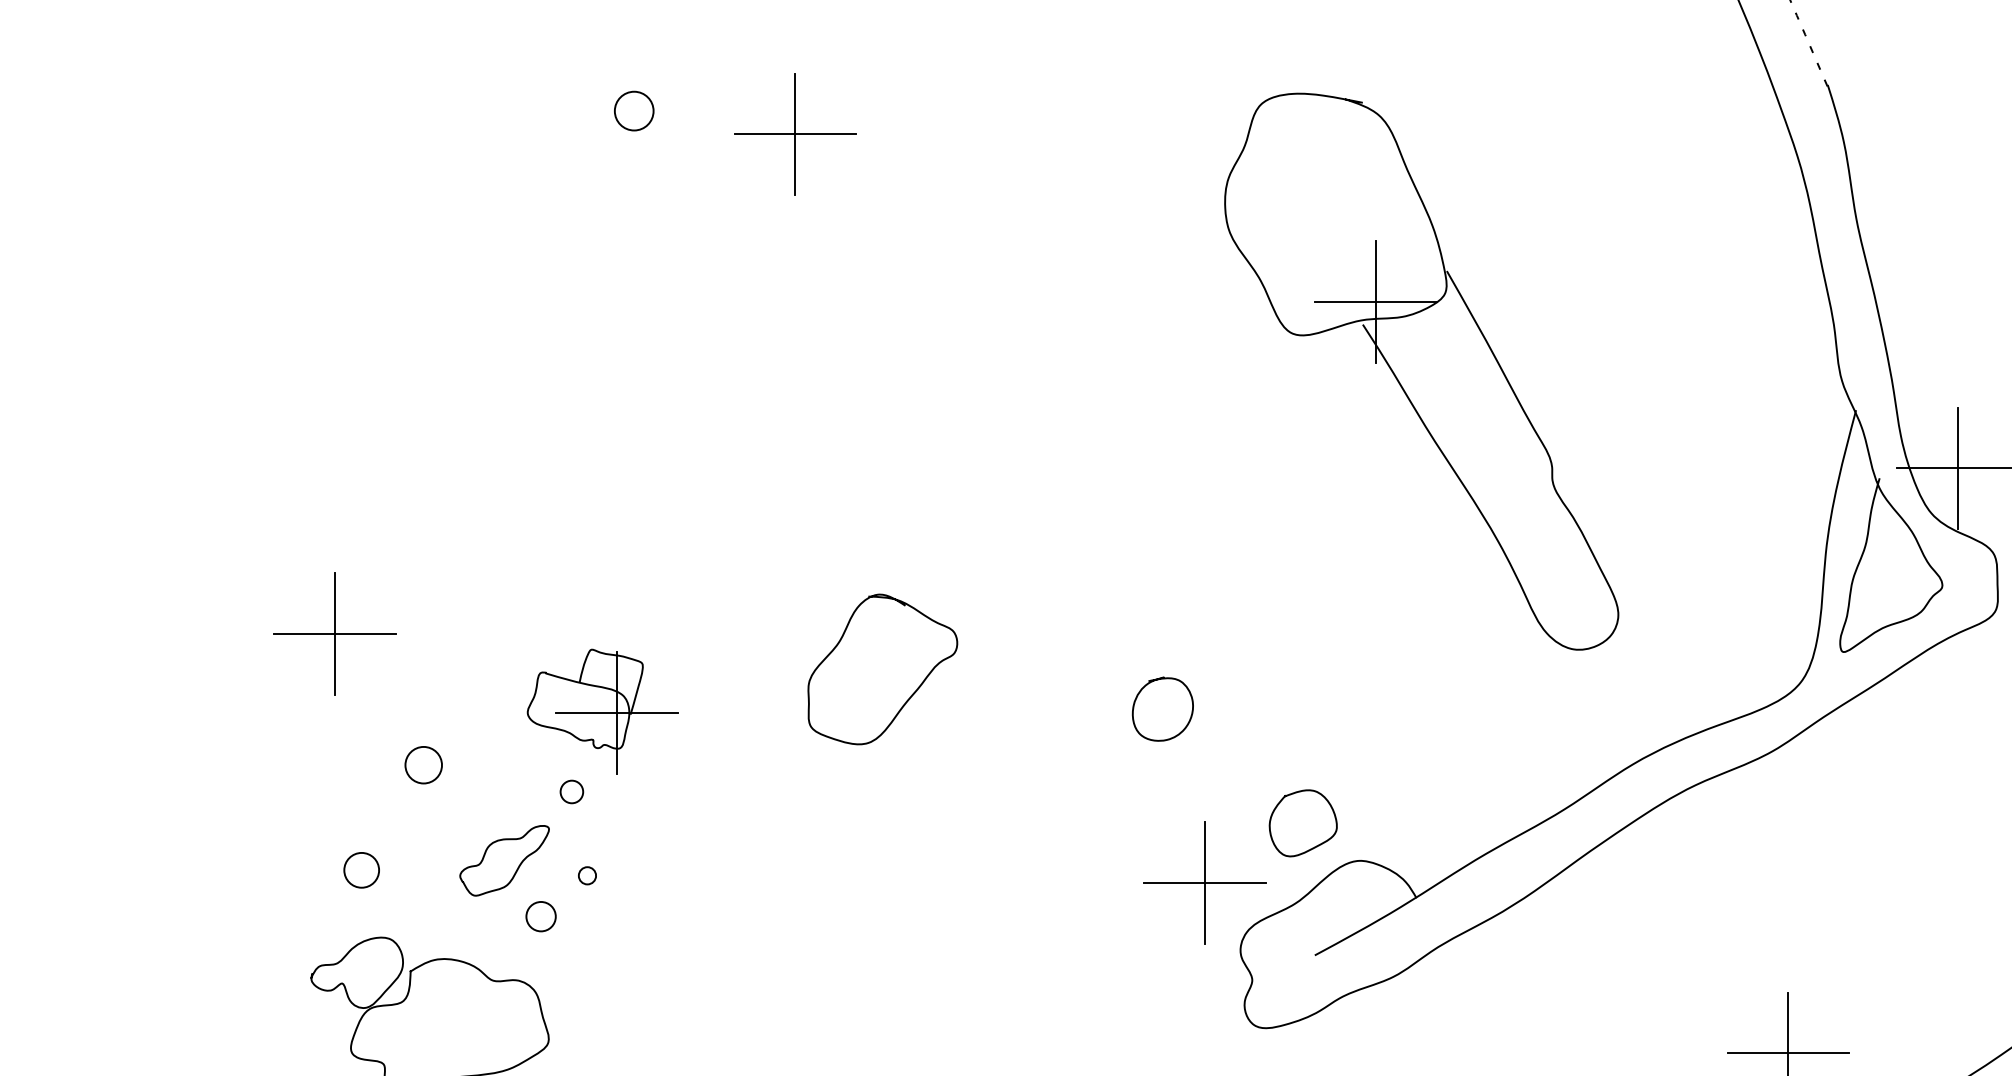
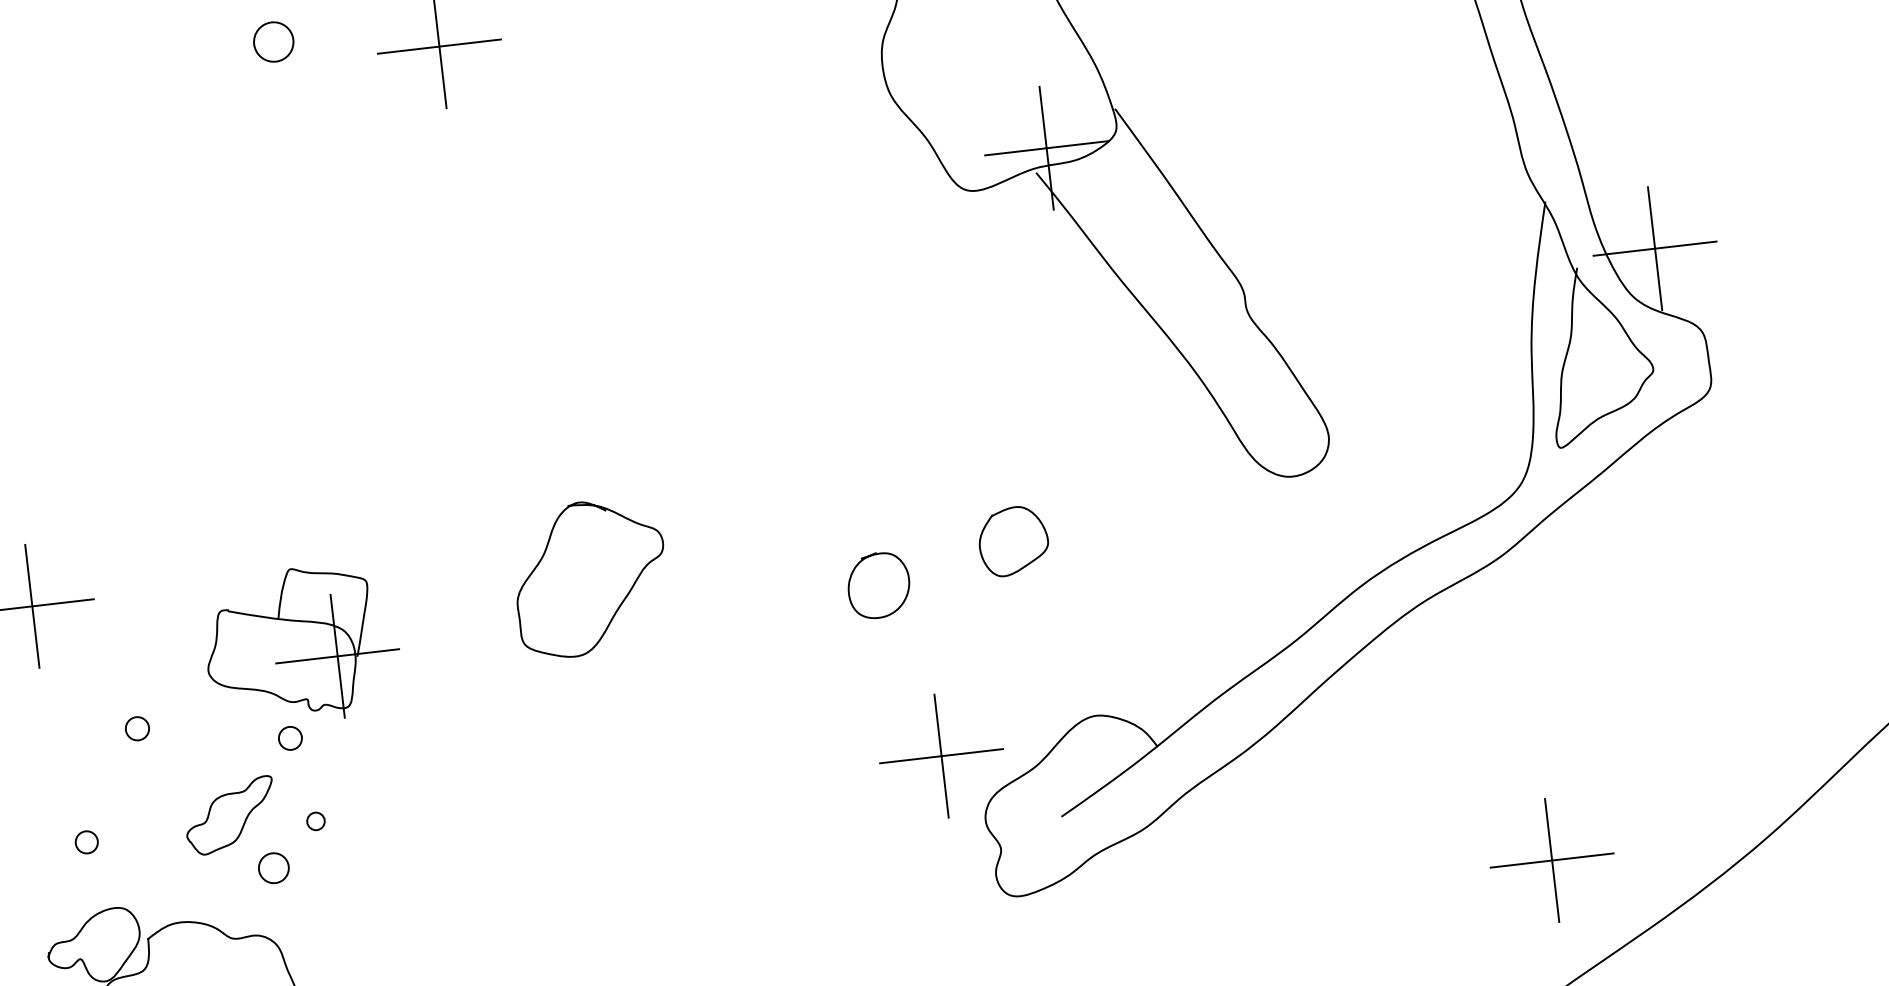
part: (593, 702) -> (301, 645), size x1.43
circle: (423, 765) -> (137, 728), size x0.62
curve: (1314, 846) -> (1027, 563), moved
circle: (361, 870) -> (86, 842), size x0.62

